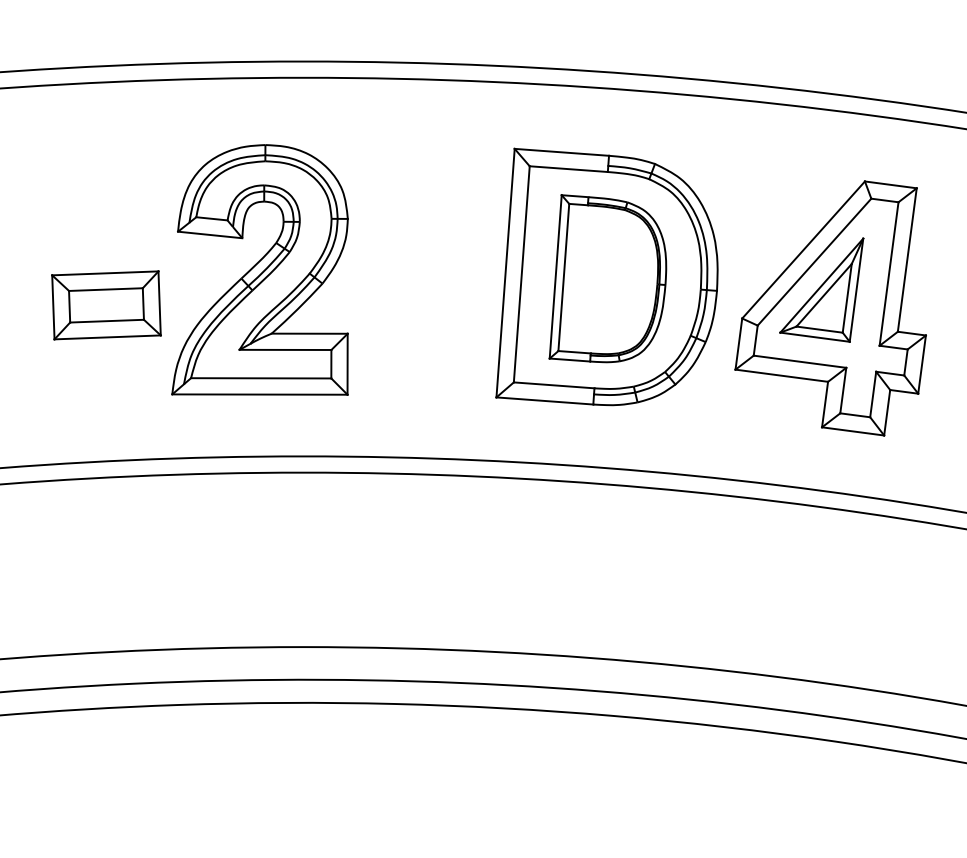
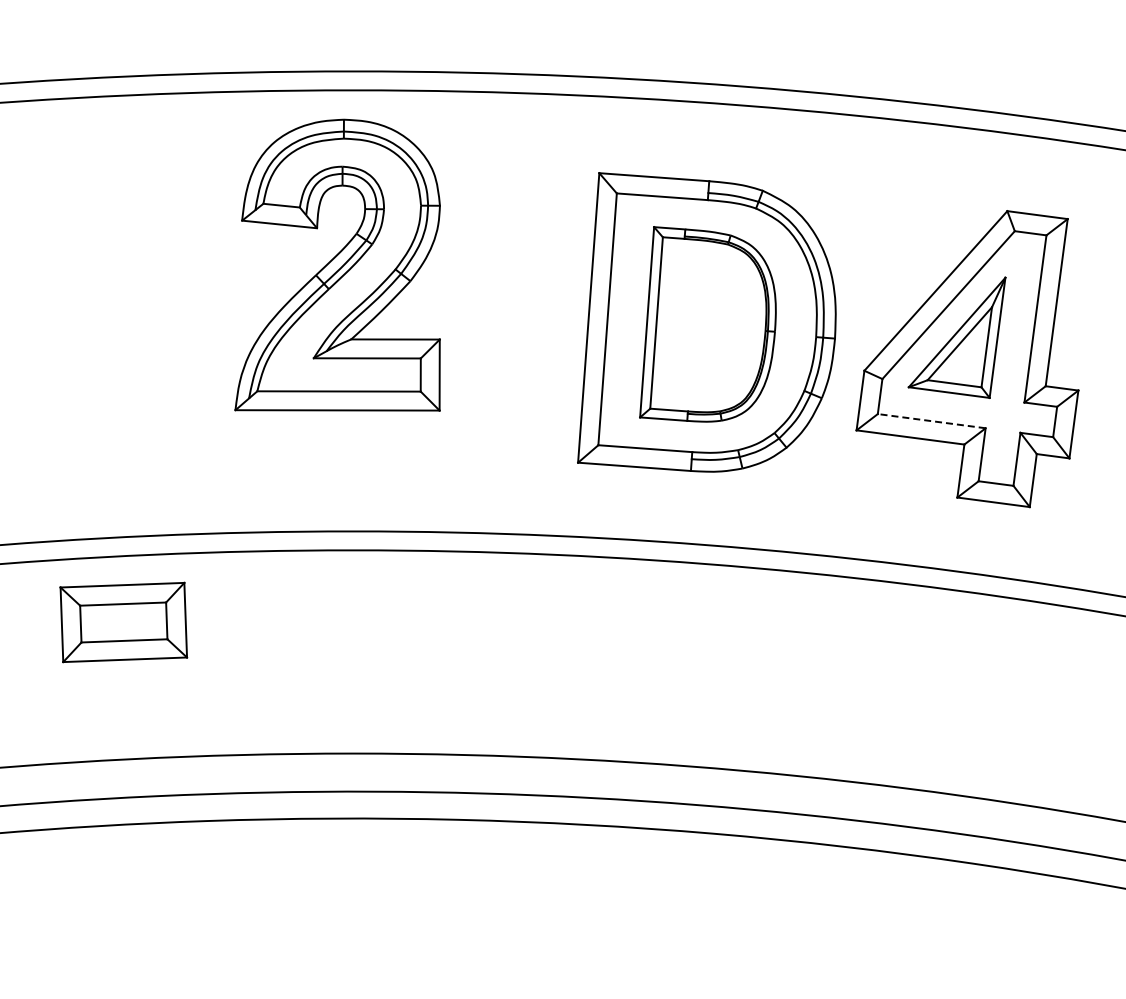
part: (259, 269) -> (337, 264), moved
part: (106, 305) -> (123, 622), moved
line: (799, 362) -> (931, 421), solid -> dashed

